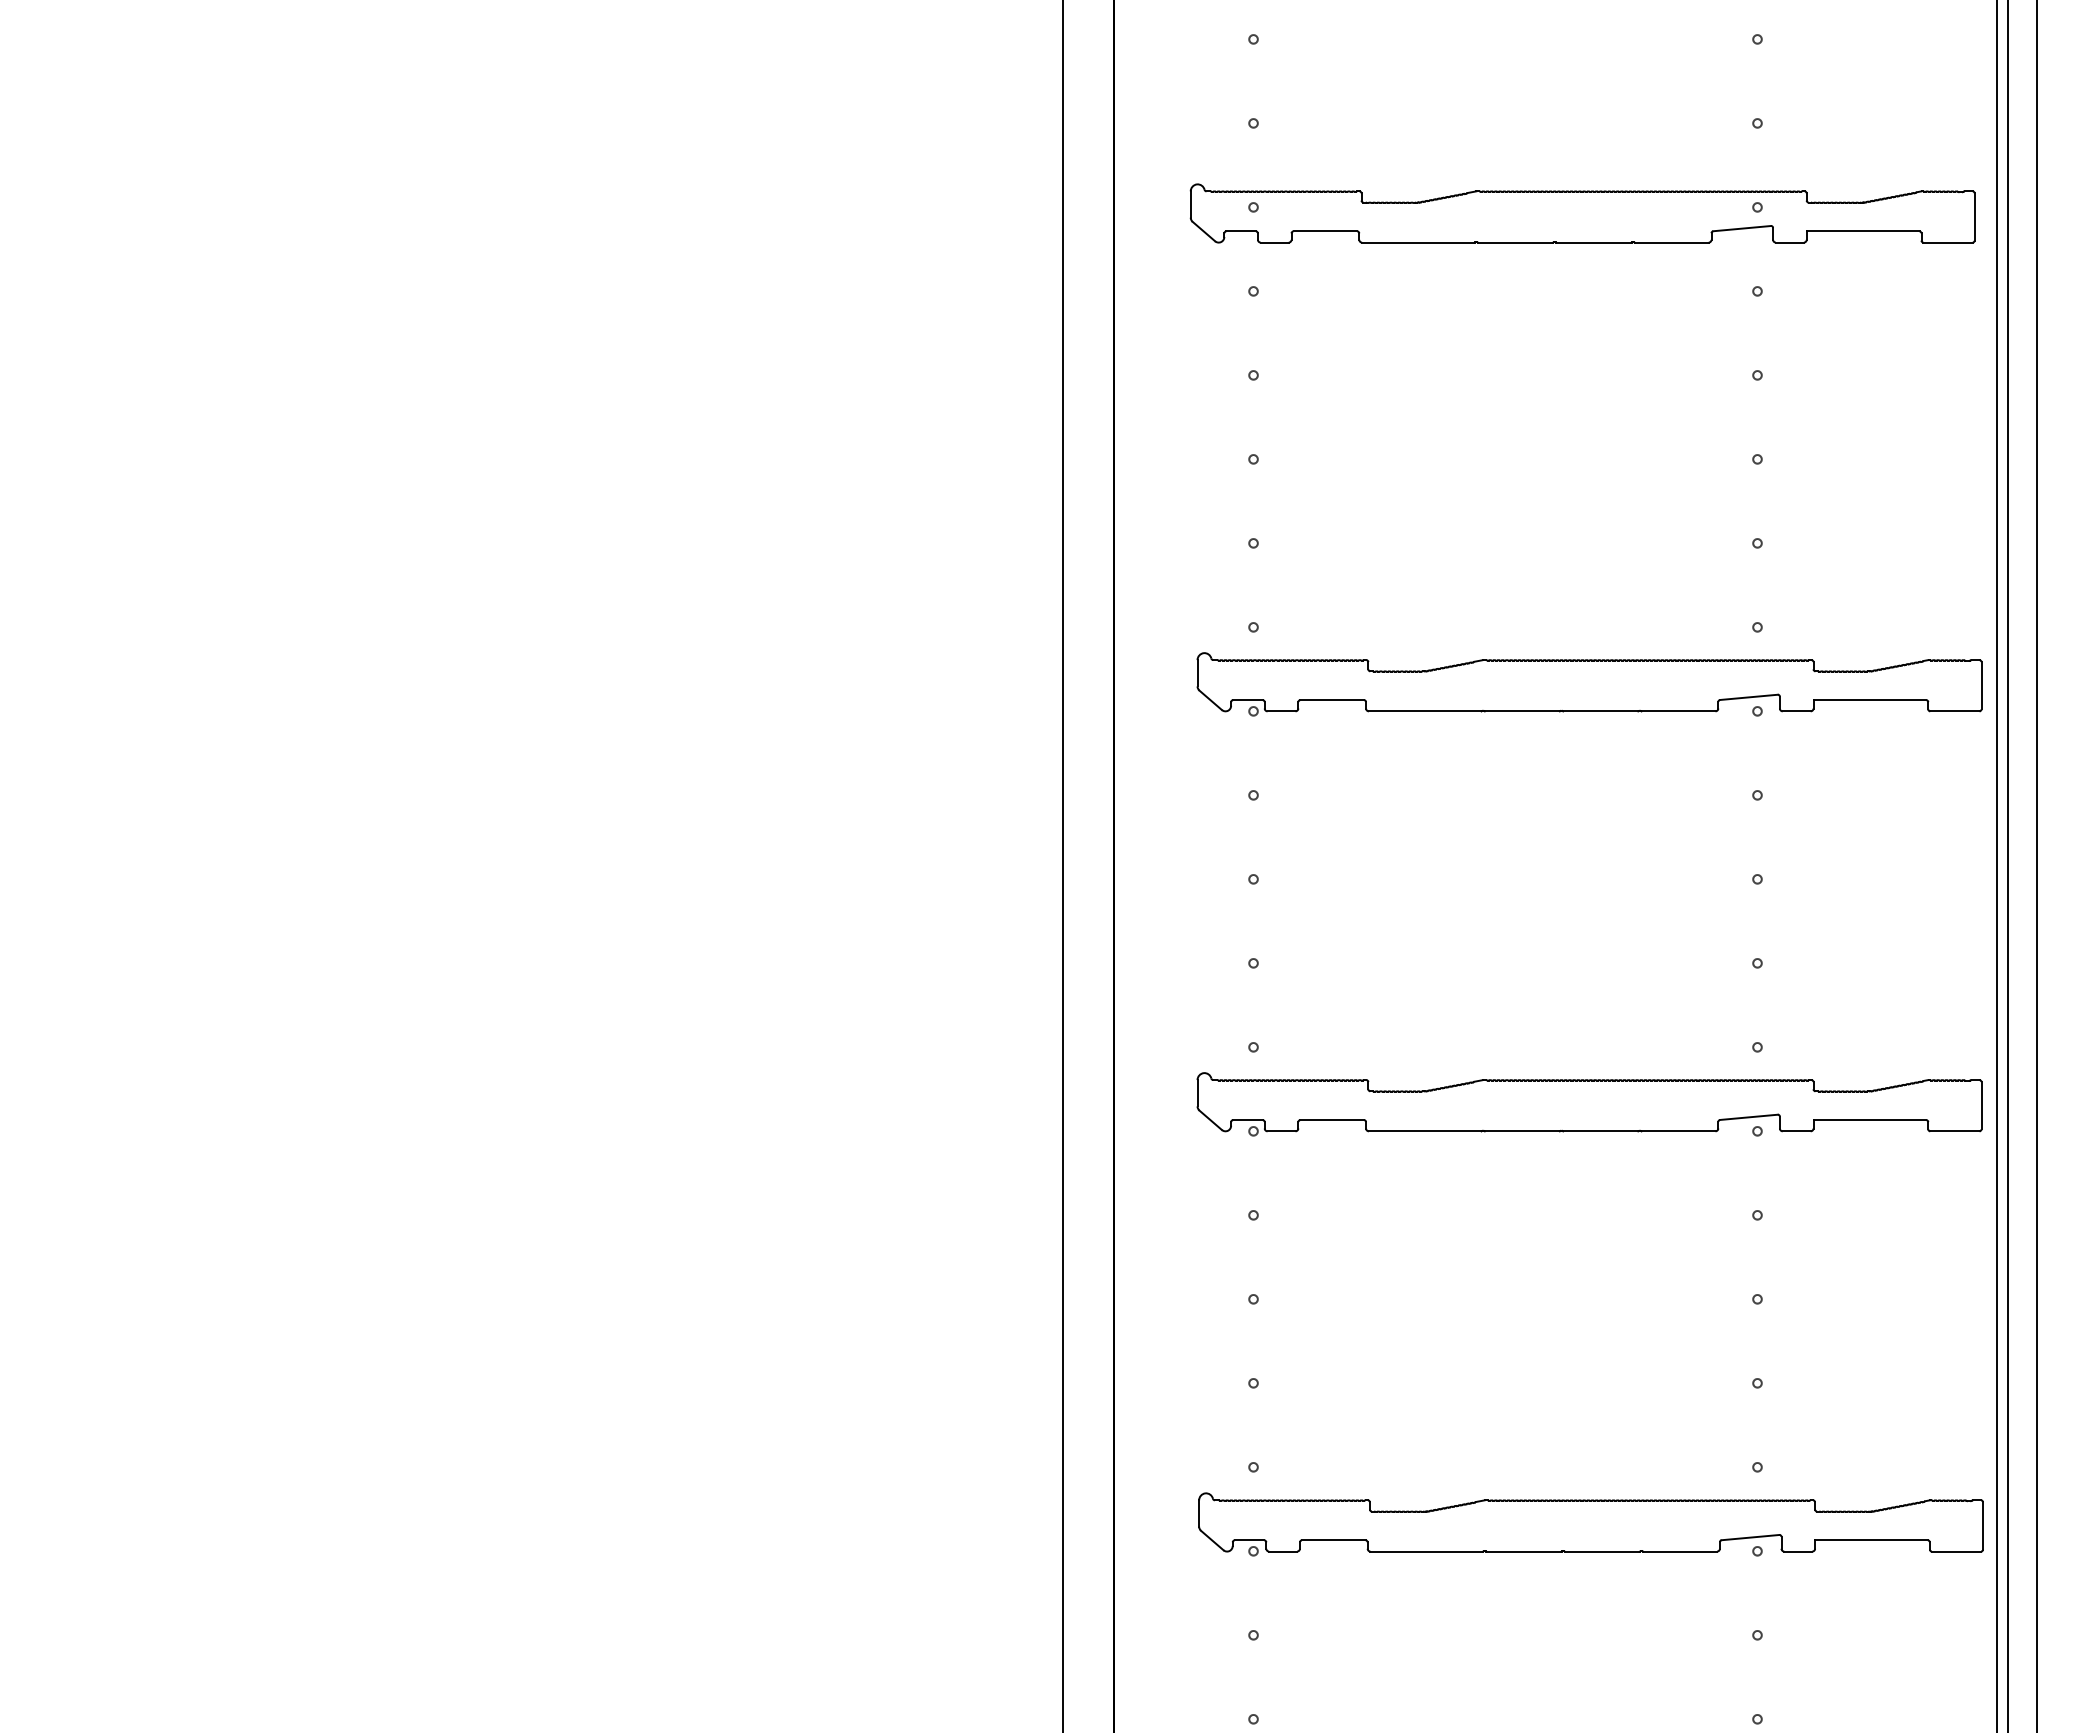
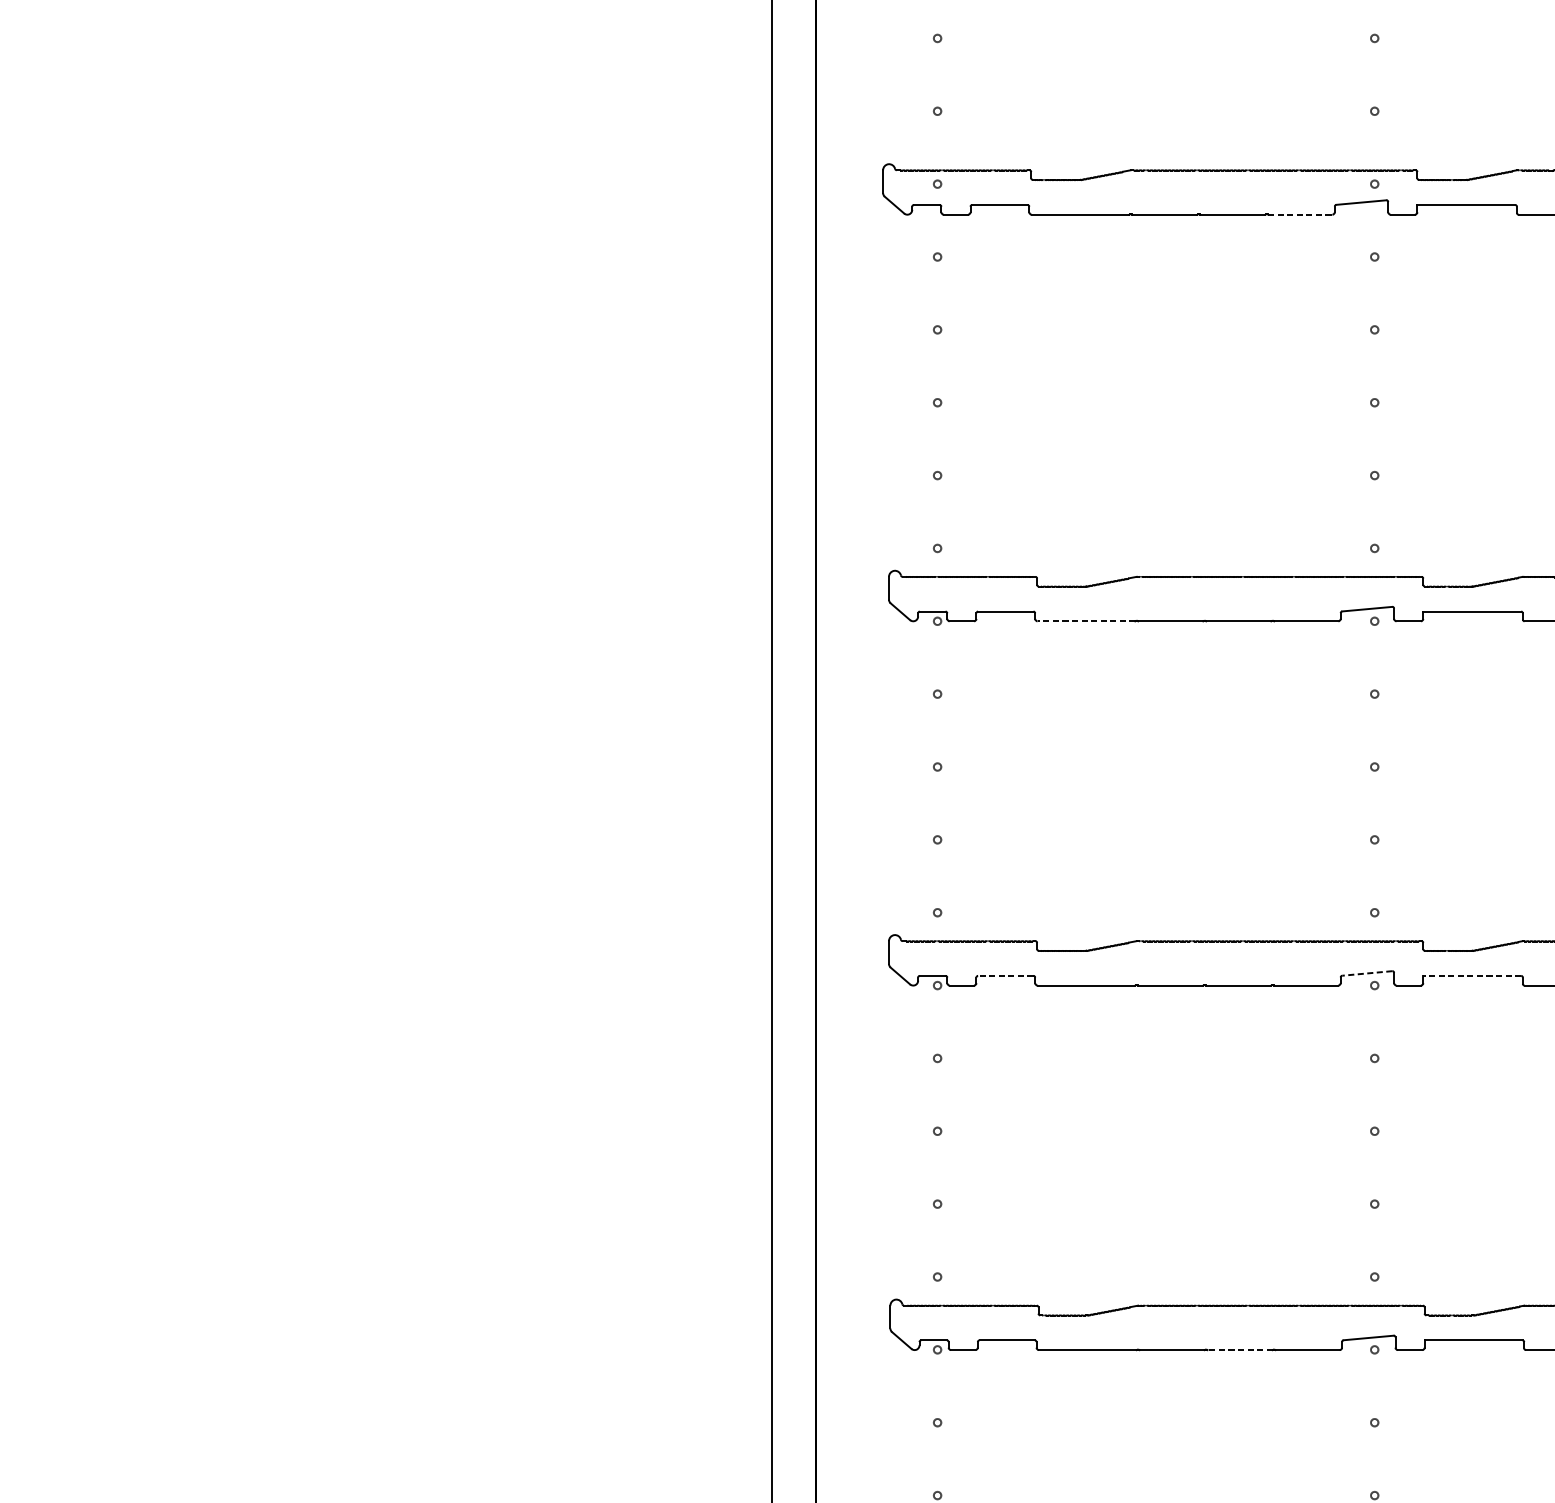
line: (1671, 242) -> (1300, 214), solid -> dashed
line: (1424, 711) -> (1085, 621), solid -> dashed
line: (1748, 1117) -> (1366, 973), solid -> dashed
line: (1332, 1120) -> (1006, 976), solid -> dashed
line: (1869, 1120) -> (1471, 976), solid -> dashed
line: (1602, 1551) -> (1240, 1350), solid -> dashed

